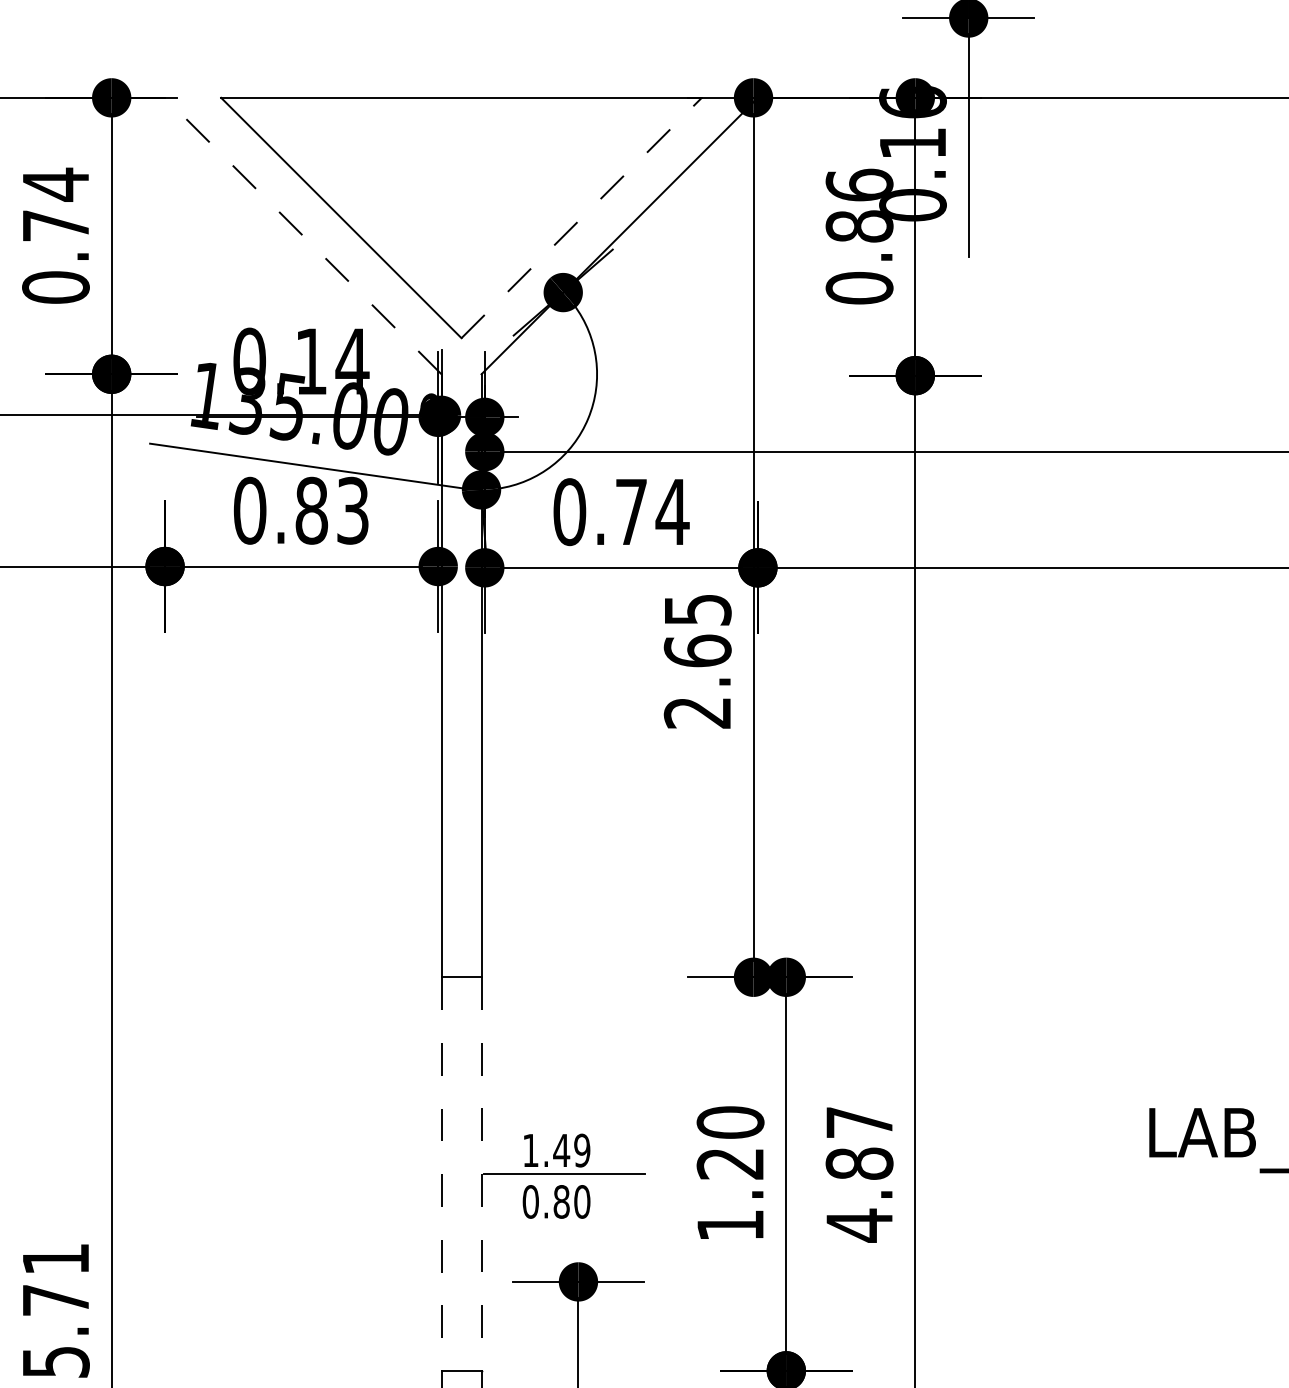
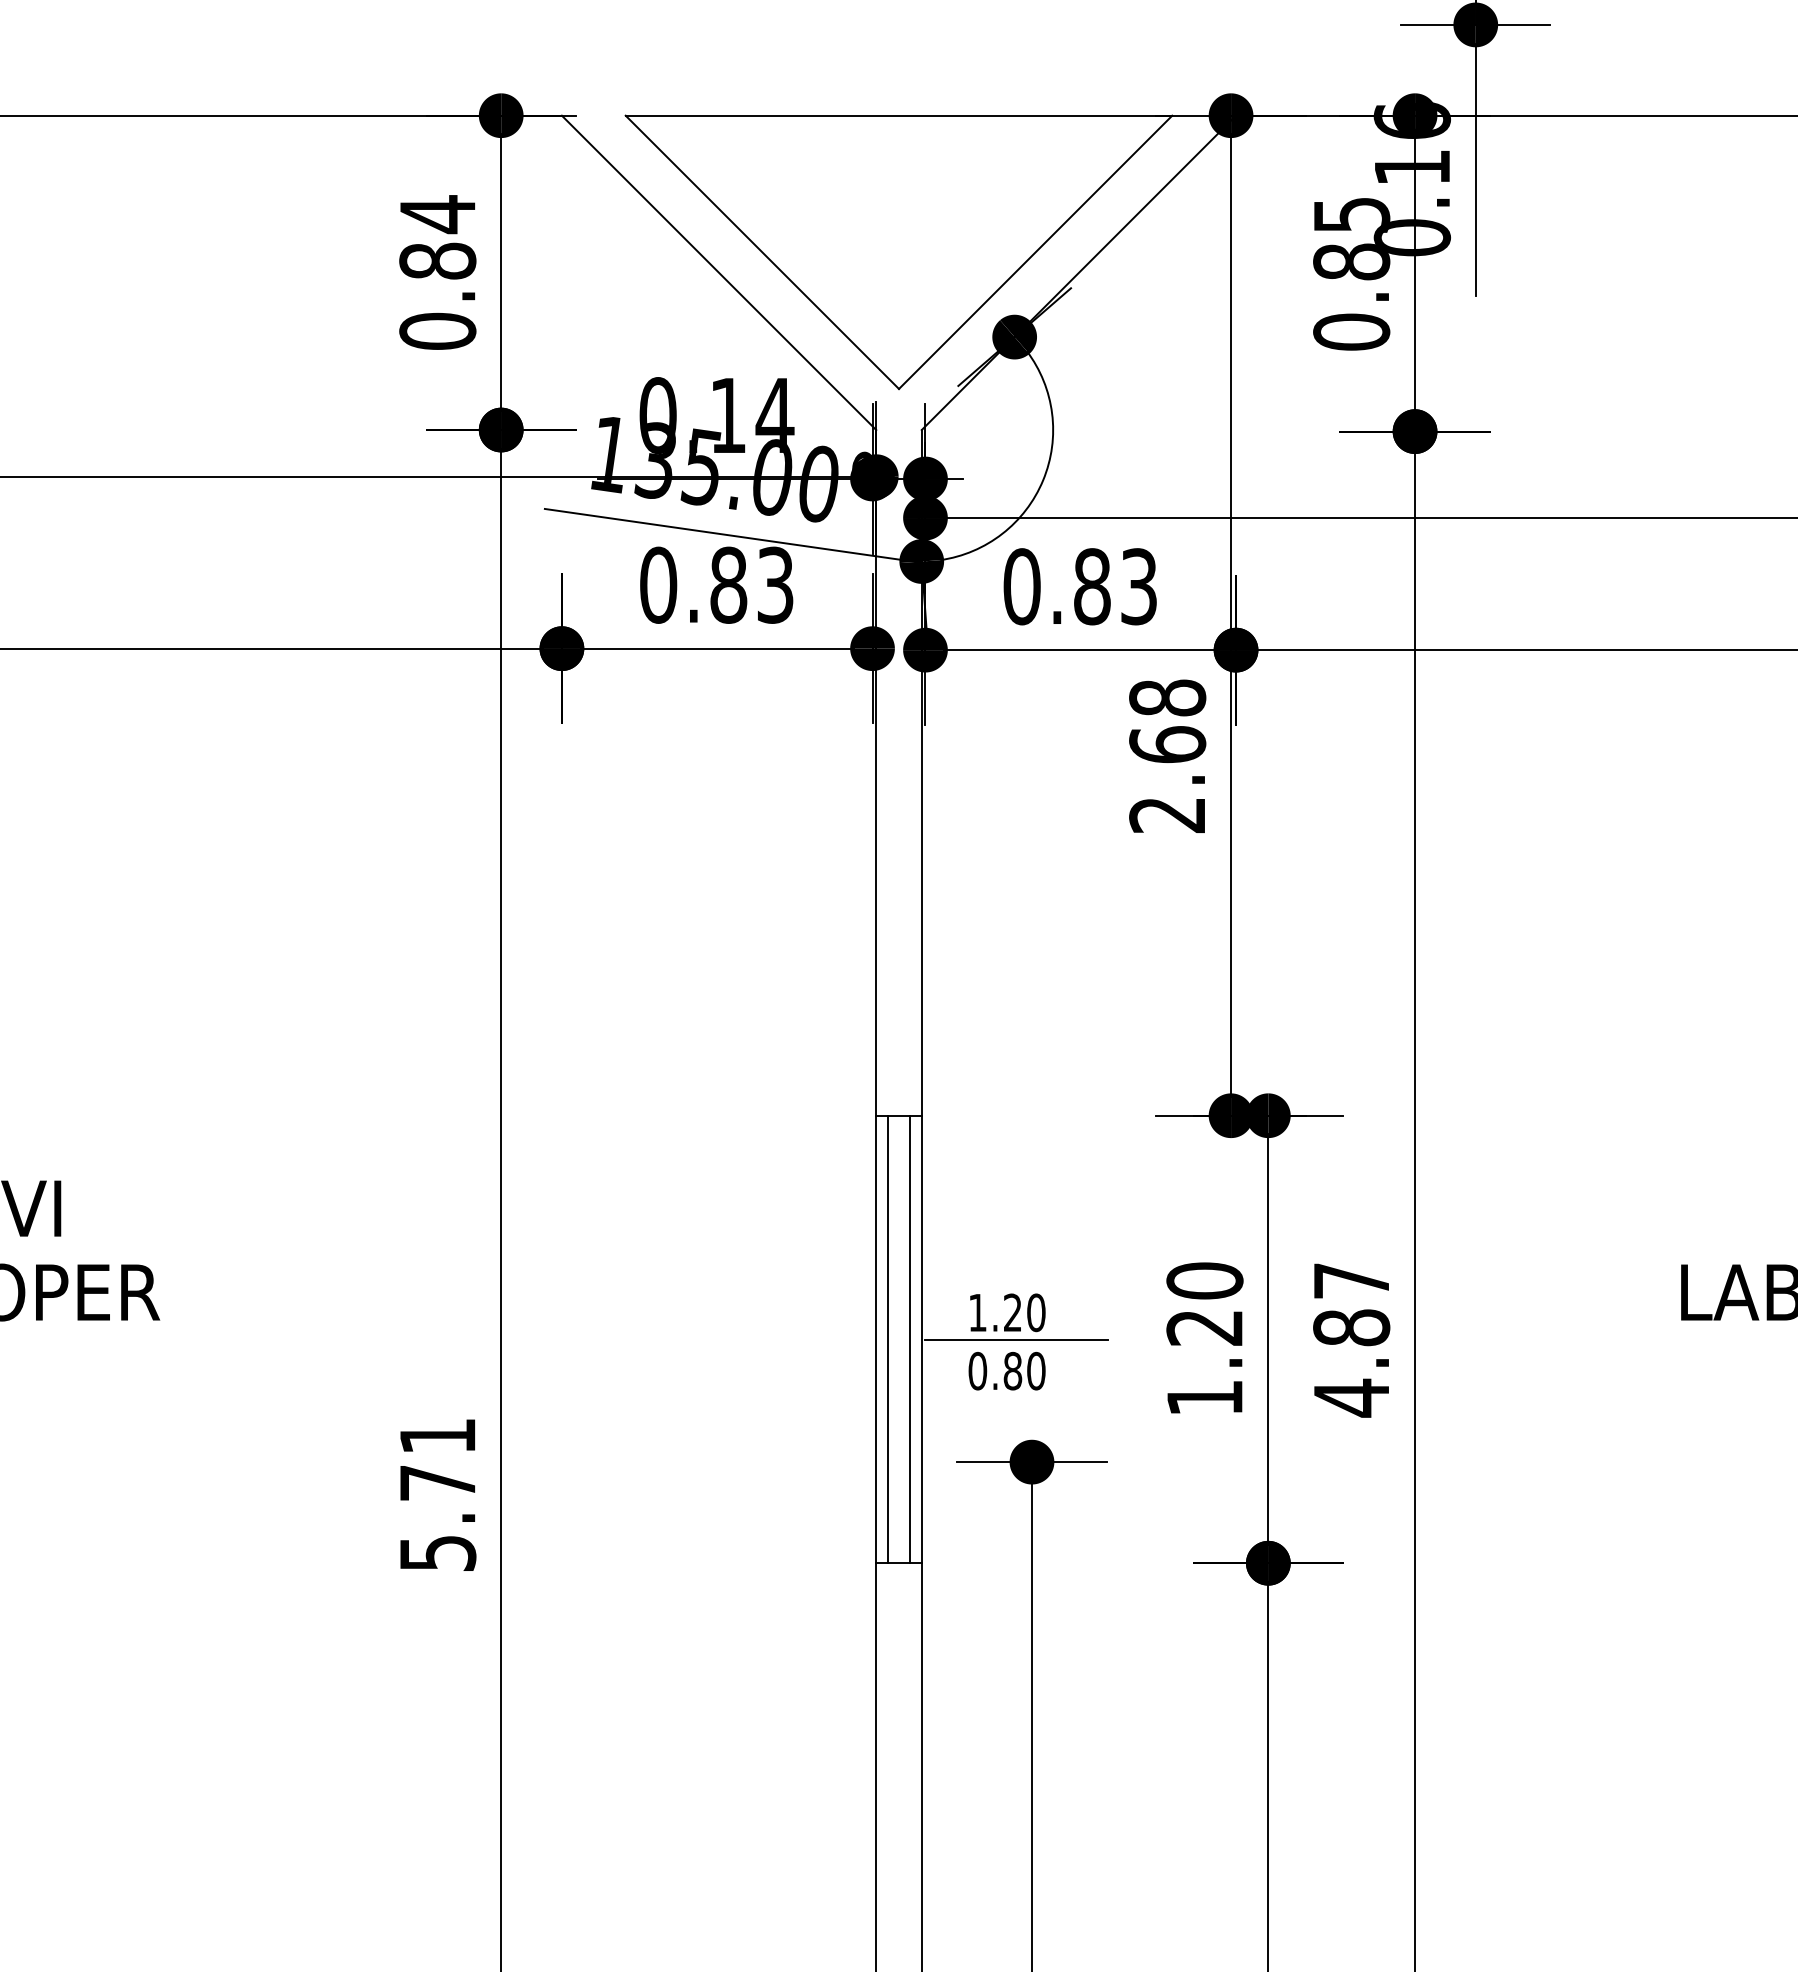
text: (859, 184) -> (1351, 214), 0.86 -> 0.85
line: (581, 218) -> (1035, 252), dashed -> solid
text: (55, 225) -> (437, 260), 0.74 -> 0.84
line: (302, 235) -> (718, 272), dashed -> solid
text: (652, 511) -> (1116, 586), 0.74 -> 0.83
text: (697, 609) -> (1167, 697), 2.65 -> 2.68
text: (571, 1150) -> (1024, 1312), 1.49 -> 1.20
line: (441, 1174) -> (876, 1339), dashed -> solid
line: (451, 1174) -> (887, 1339), added
line: (471, 1174) -> (910, 1339), added
line: (481, 1174) -> (921, 1339), dashed -> solid

